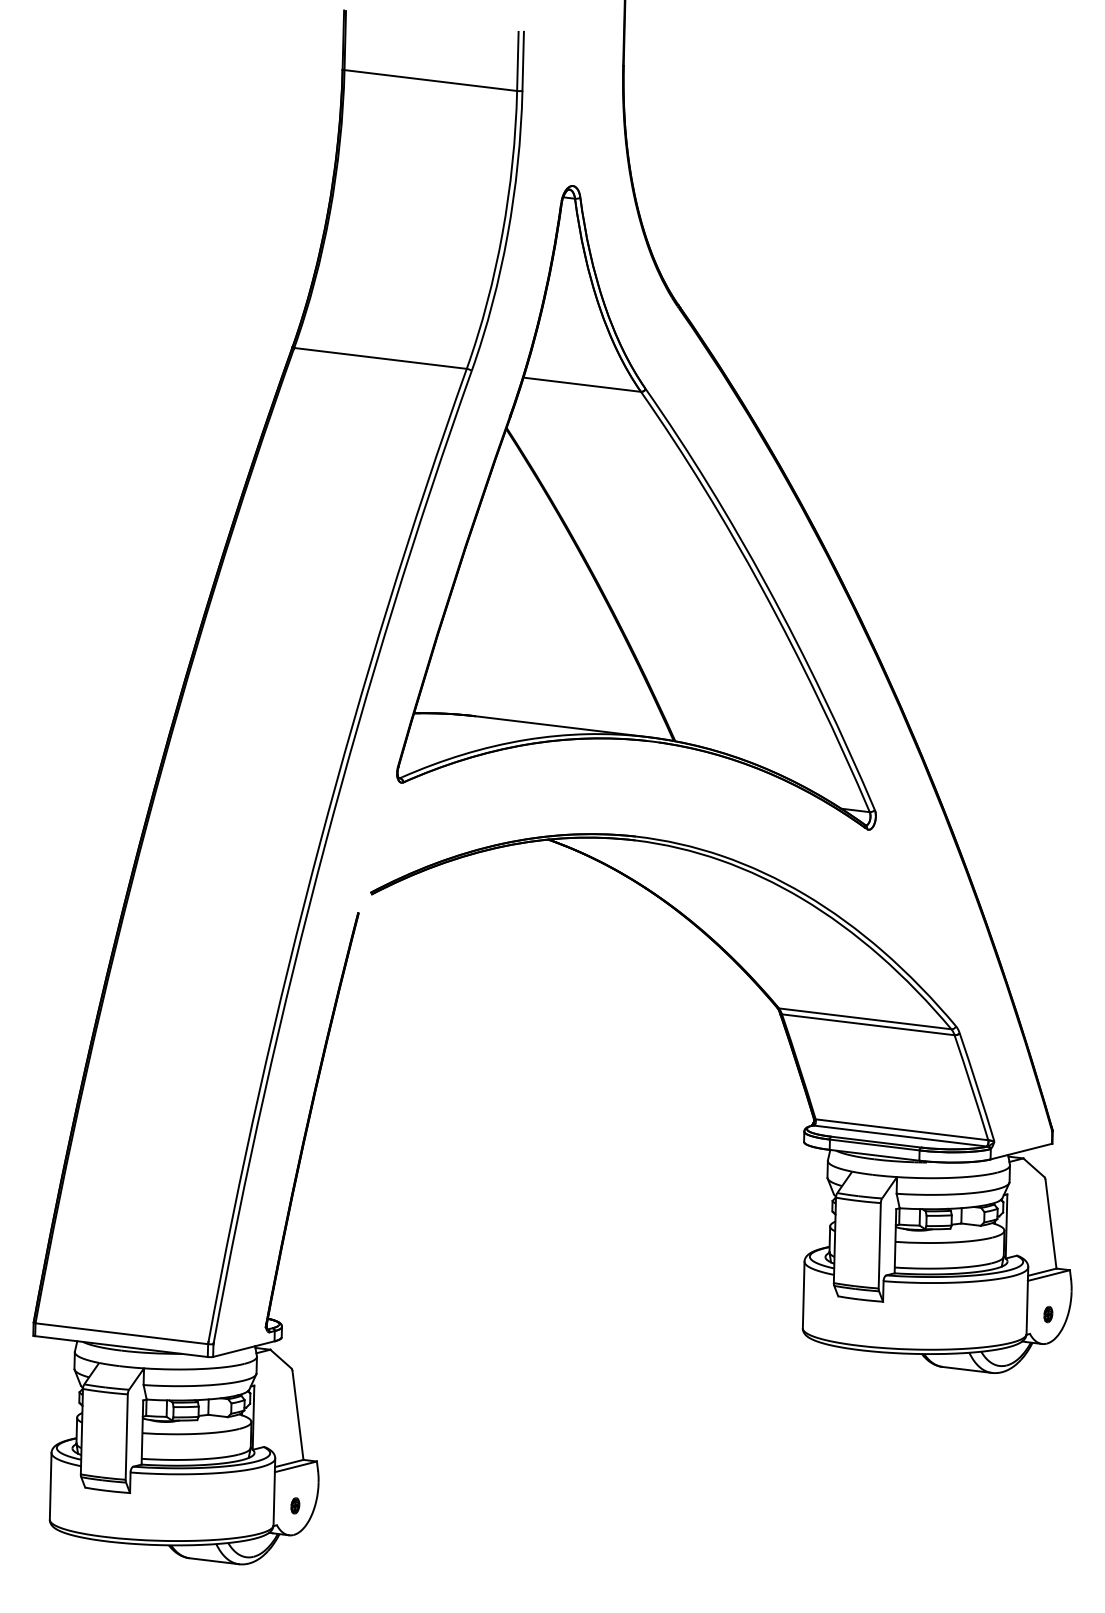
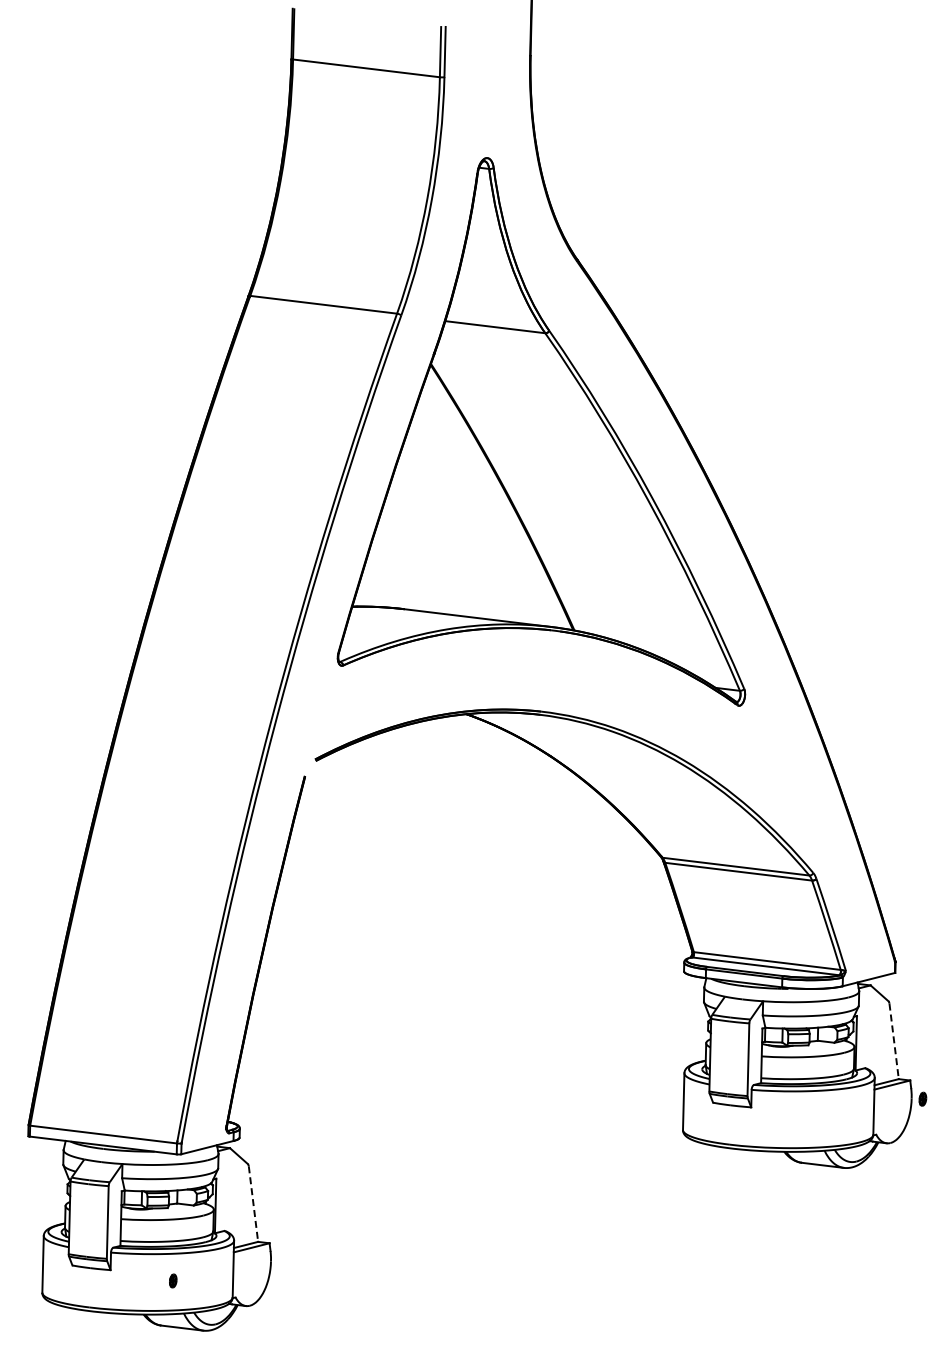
line: (1051, 1224) -> (894, 1041), solid -> dashed
part: (1047, 1313) -> (922, 1098), moved
line: (298, 1415) -> (253, 1204), solid -> dashed
part: (295, 1505) -> (173, 1280), moved

